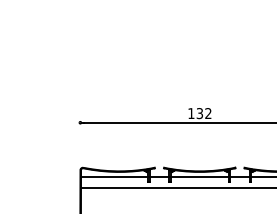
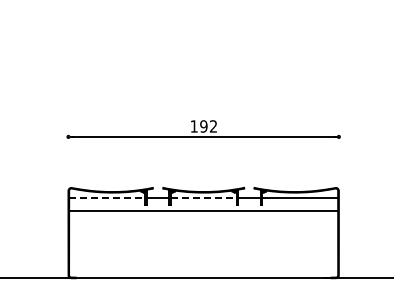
text: (199, 113) -> (203, 126), 132 -> 192
line: (114, 177) -> (107, 198), solid -> dashed
line: (199, 177) -> (203, 198), solid -> dashed

